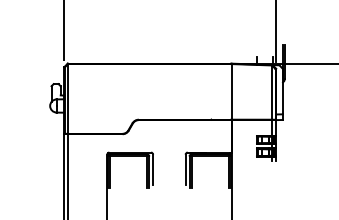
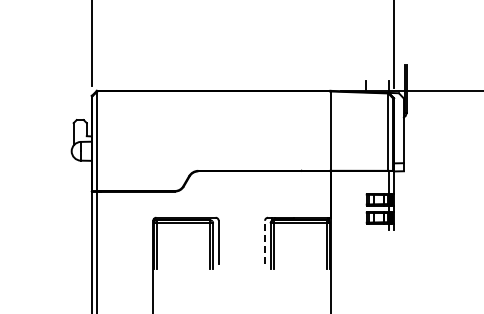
line: (185, 169) -> (265, 242), solid -> dashed

